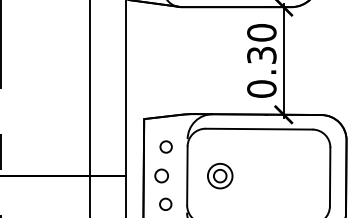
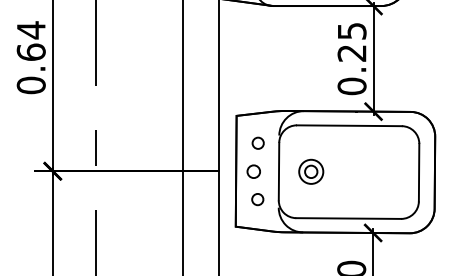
text: (261, 43) -> (351, 41), 0.30 -> 0.25

